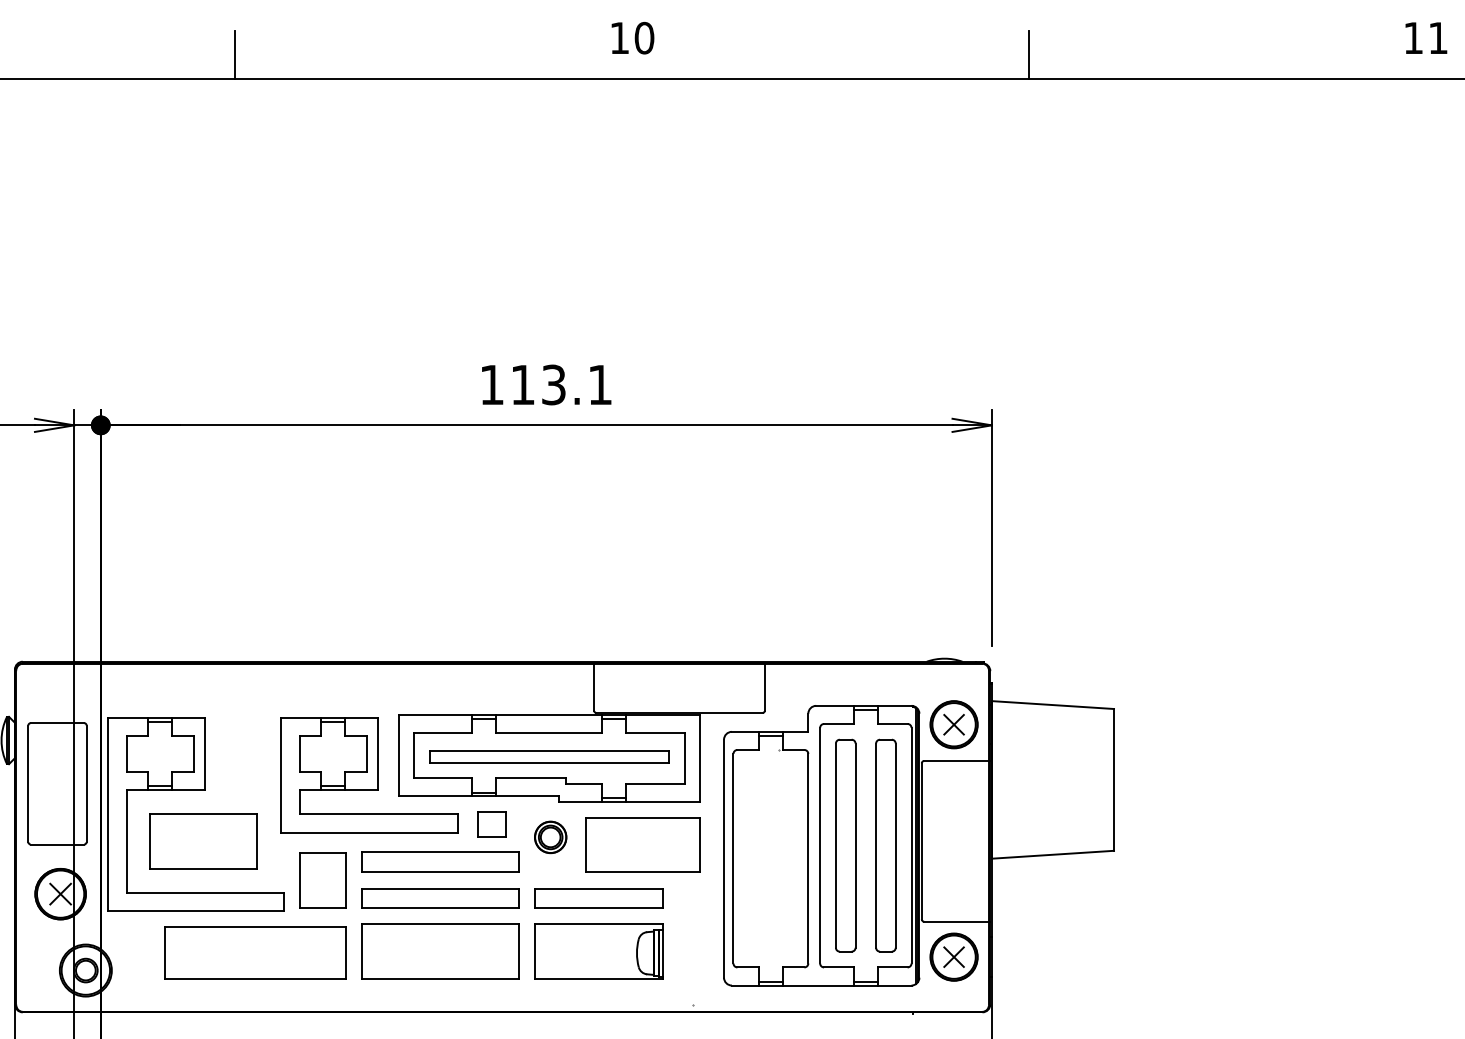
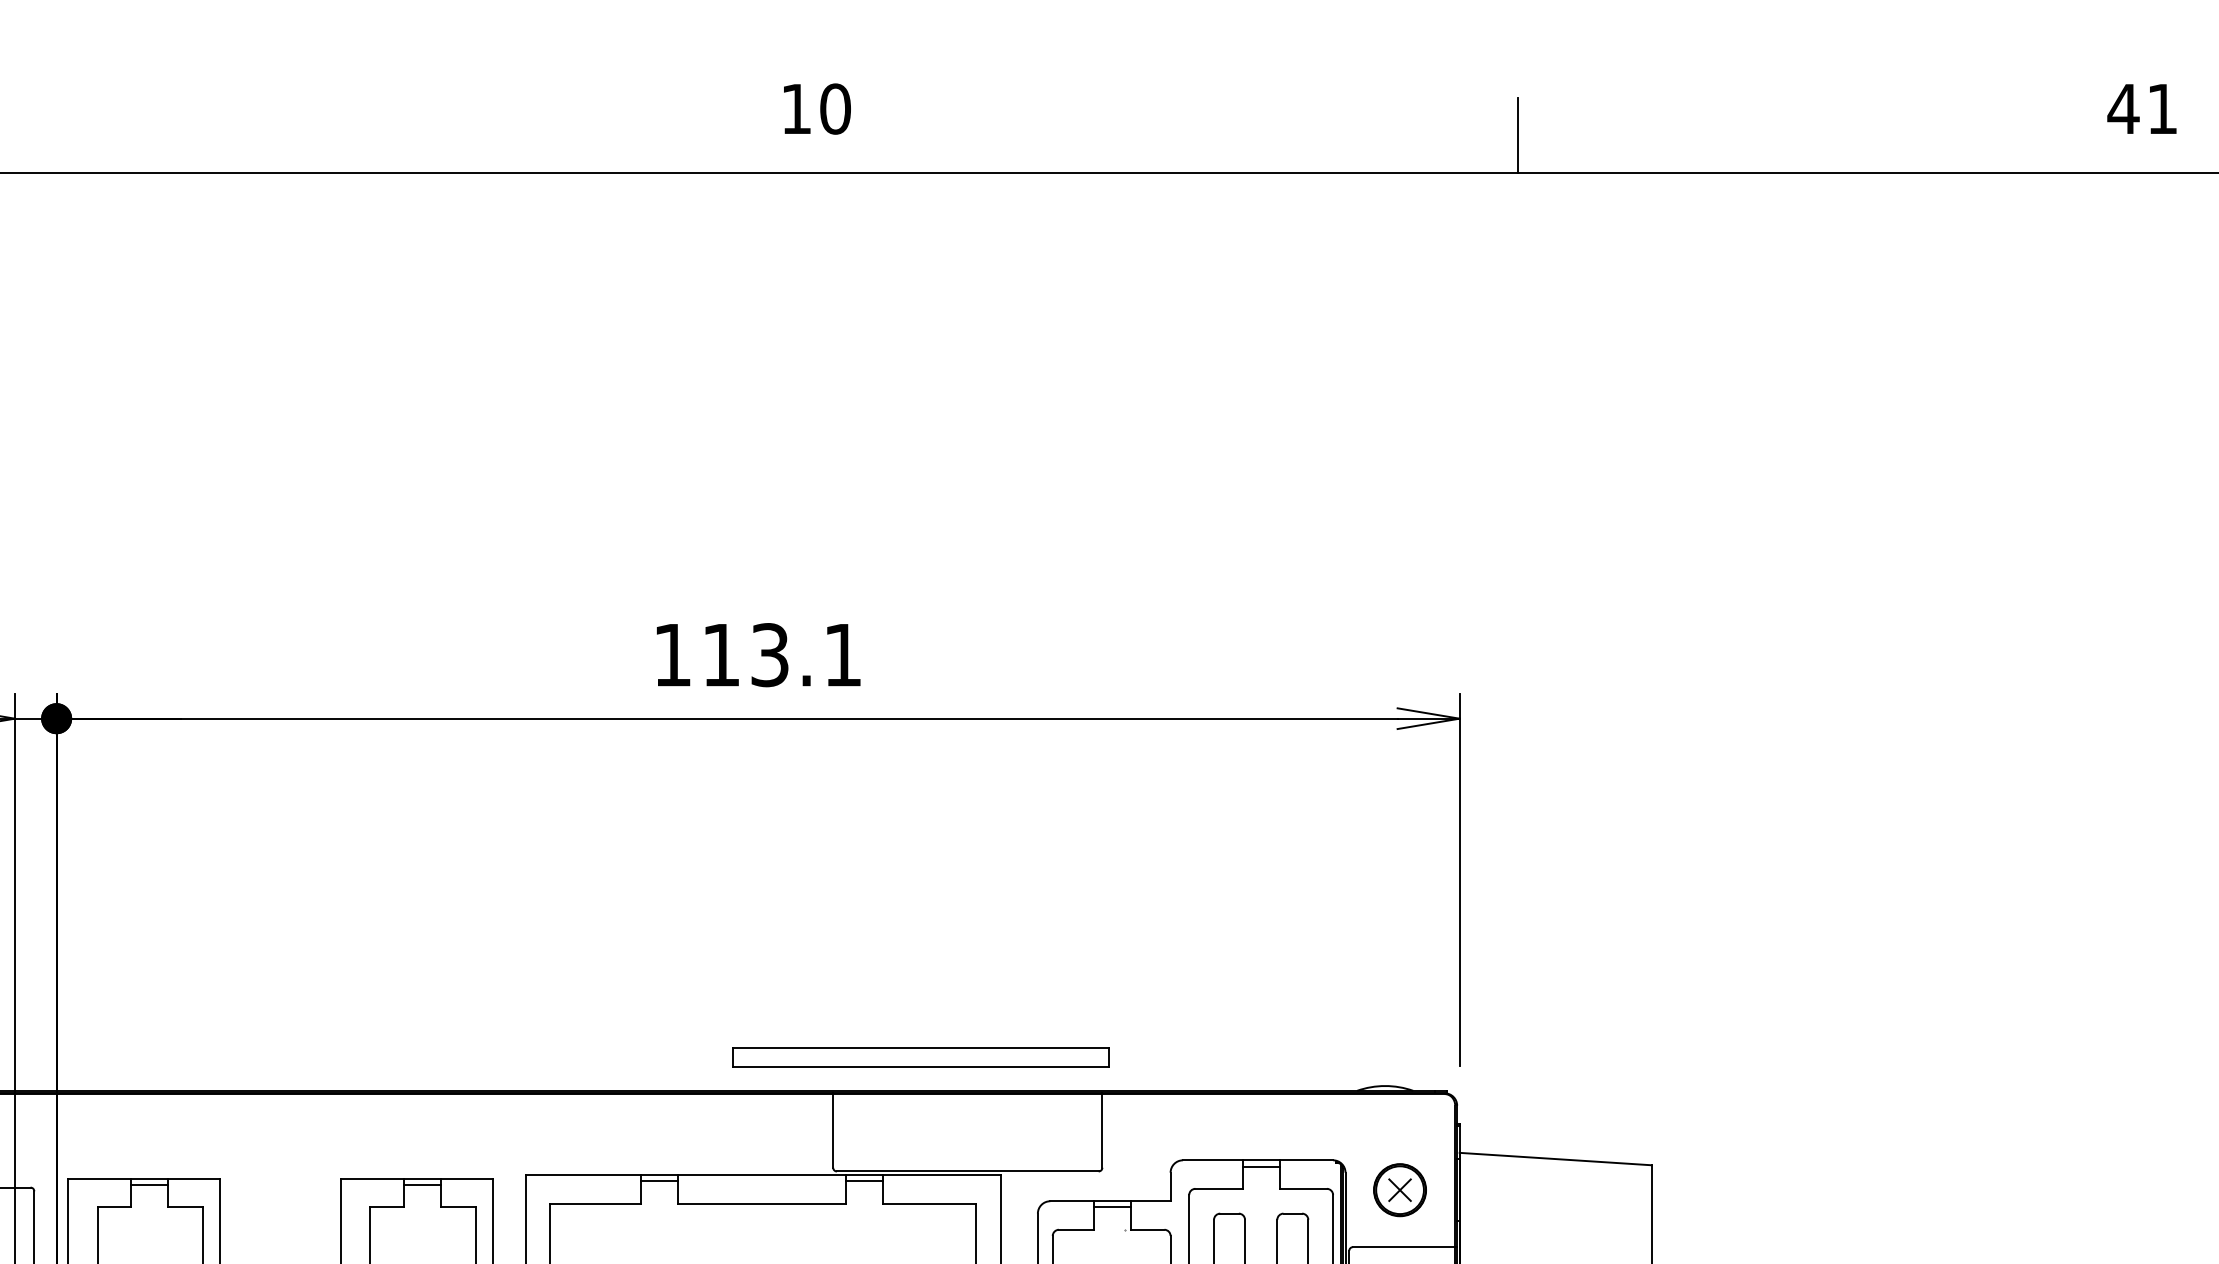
text: (632, 37) -> (816, 107), moved
text: (1413, 37) -> (2123, 107), 11 -> 41
line: (235, 54) -> (268, 134), removed
part: (953, 724) -> (1399, 1189), size x0.7
part: (549, 756) -> (920, 1057), moved

